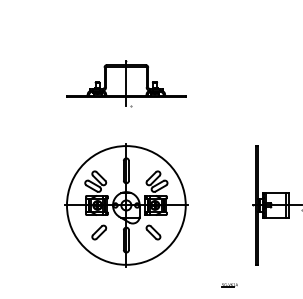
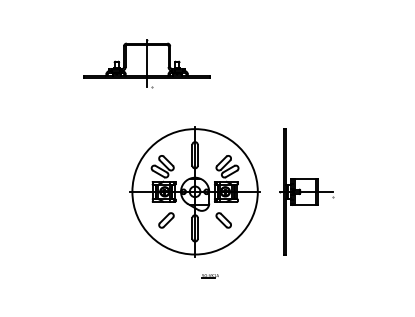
part: (125, 205) -> (194, 191), moved
part: (229, 285) -> (209, 276), moved

